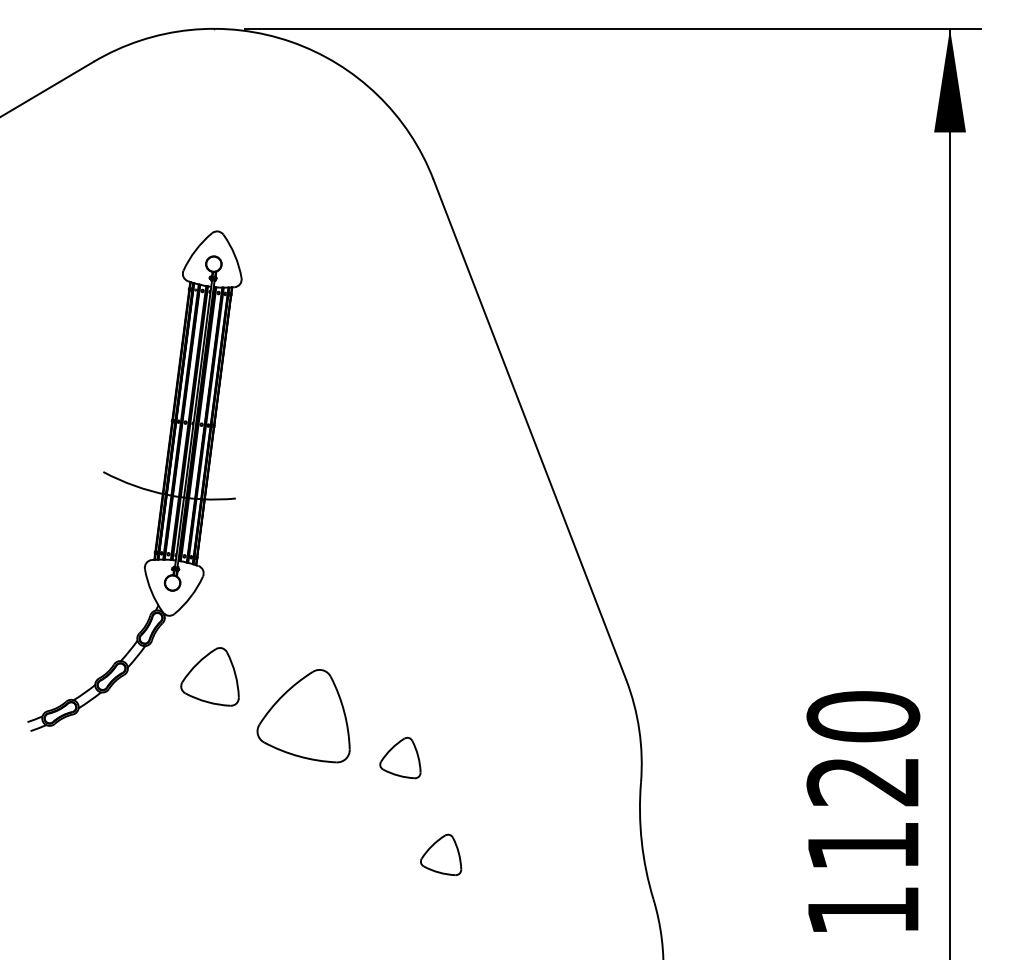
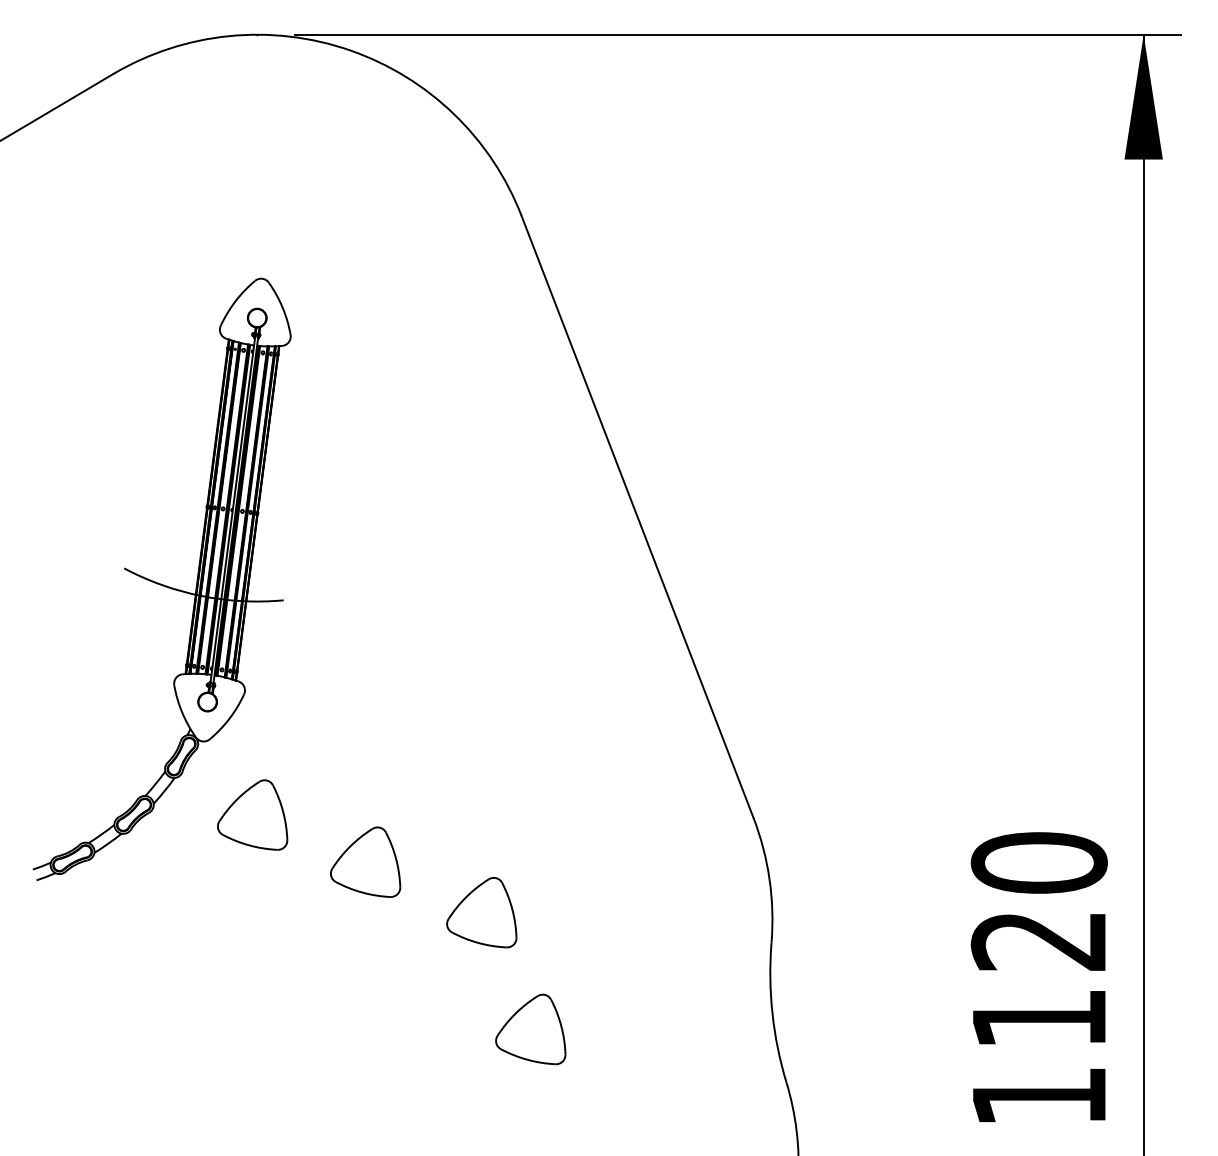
part: (303, 715) -> (365, 861), size x0.62
part: (400, 757) -> (481, 912), size x1.43
part: (440, 854) -> (530, 1029), size x1.43

